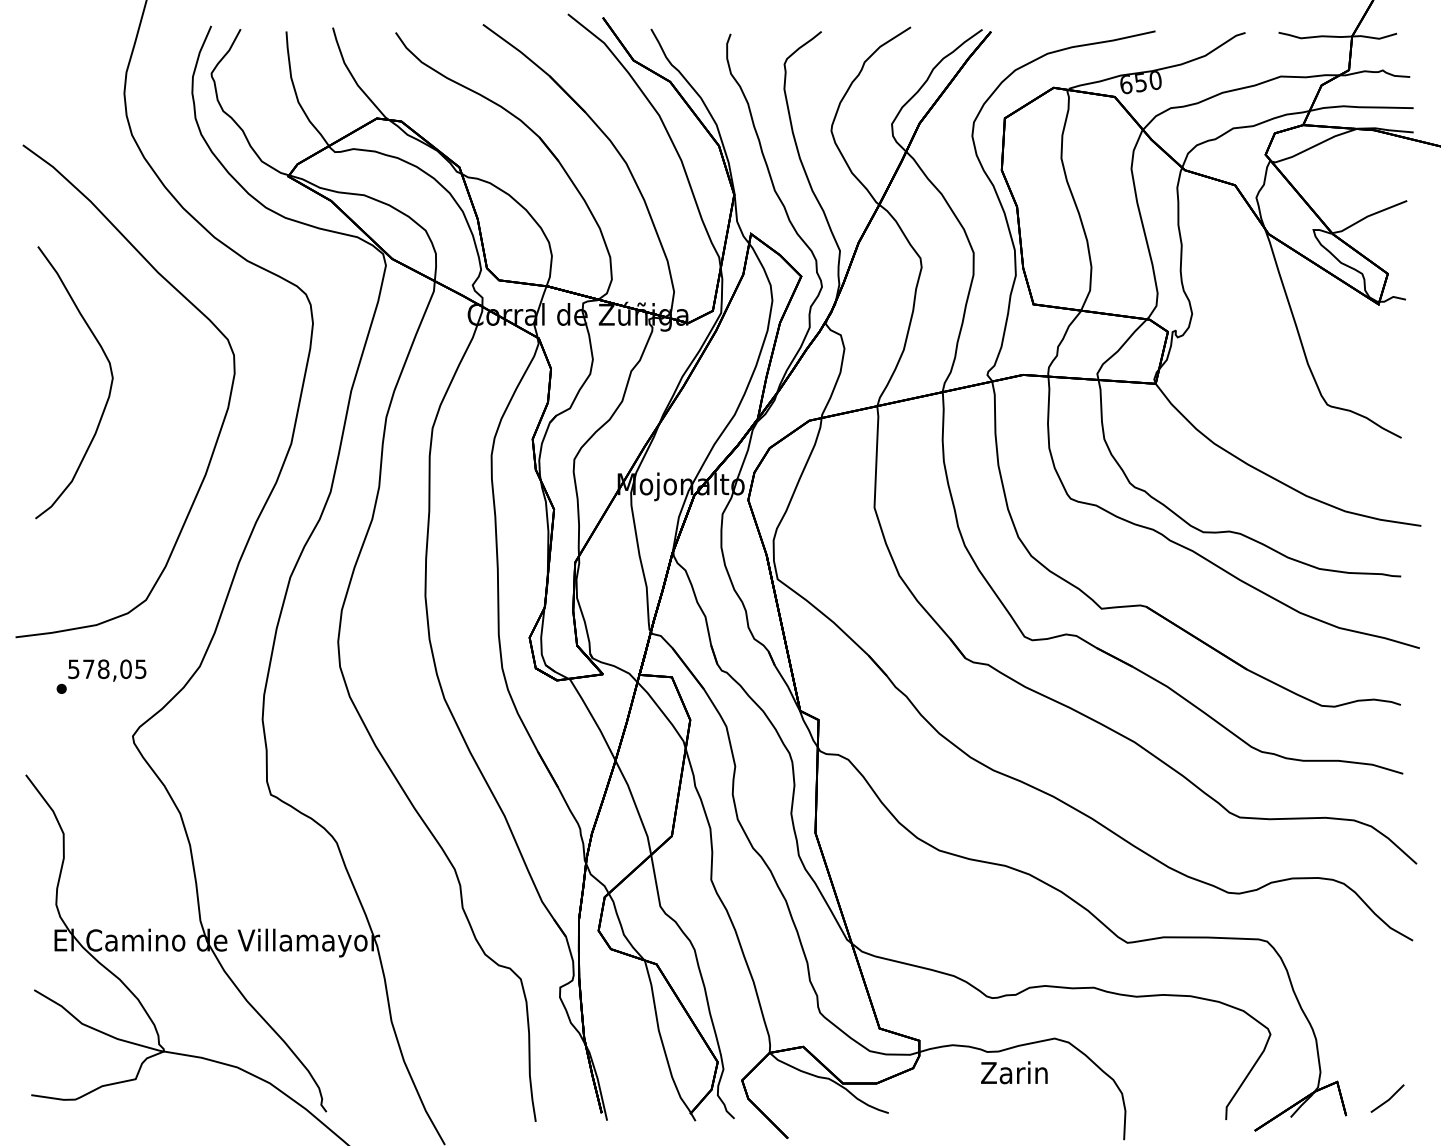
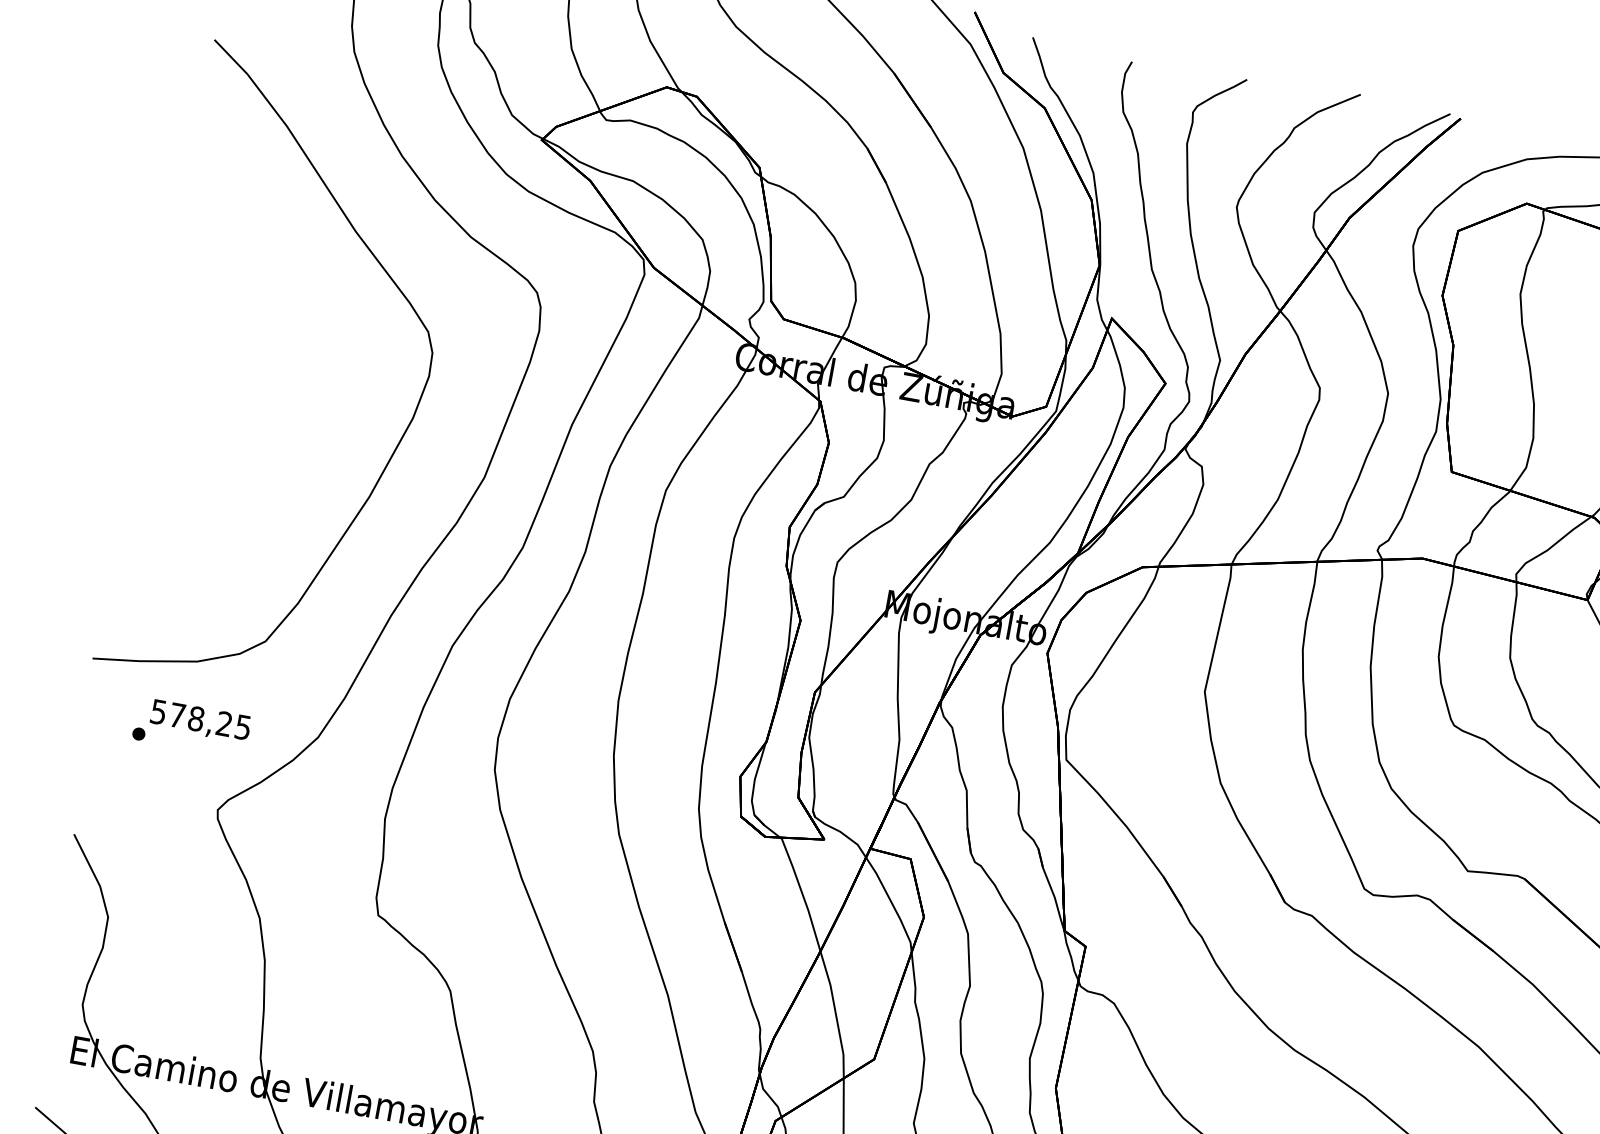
part: (109, 388) -> (267, 366), removed
text: (125, 668) -> (223, 722), 578,05 -> 578,25

